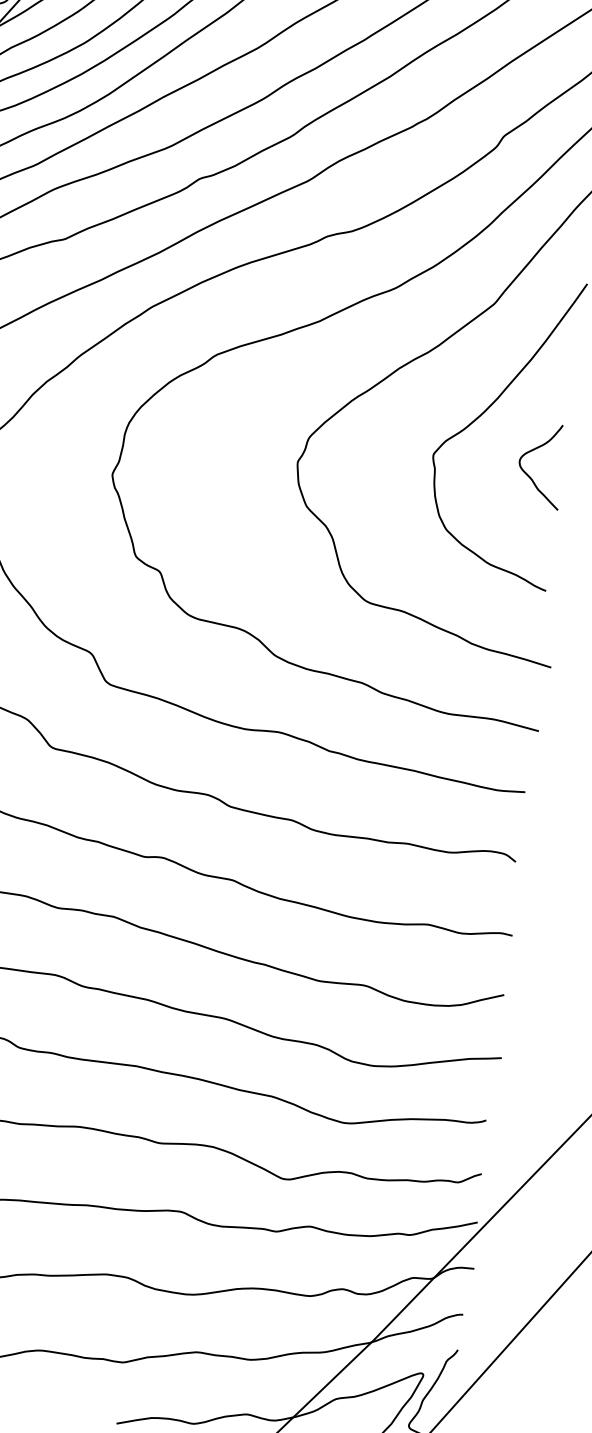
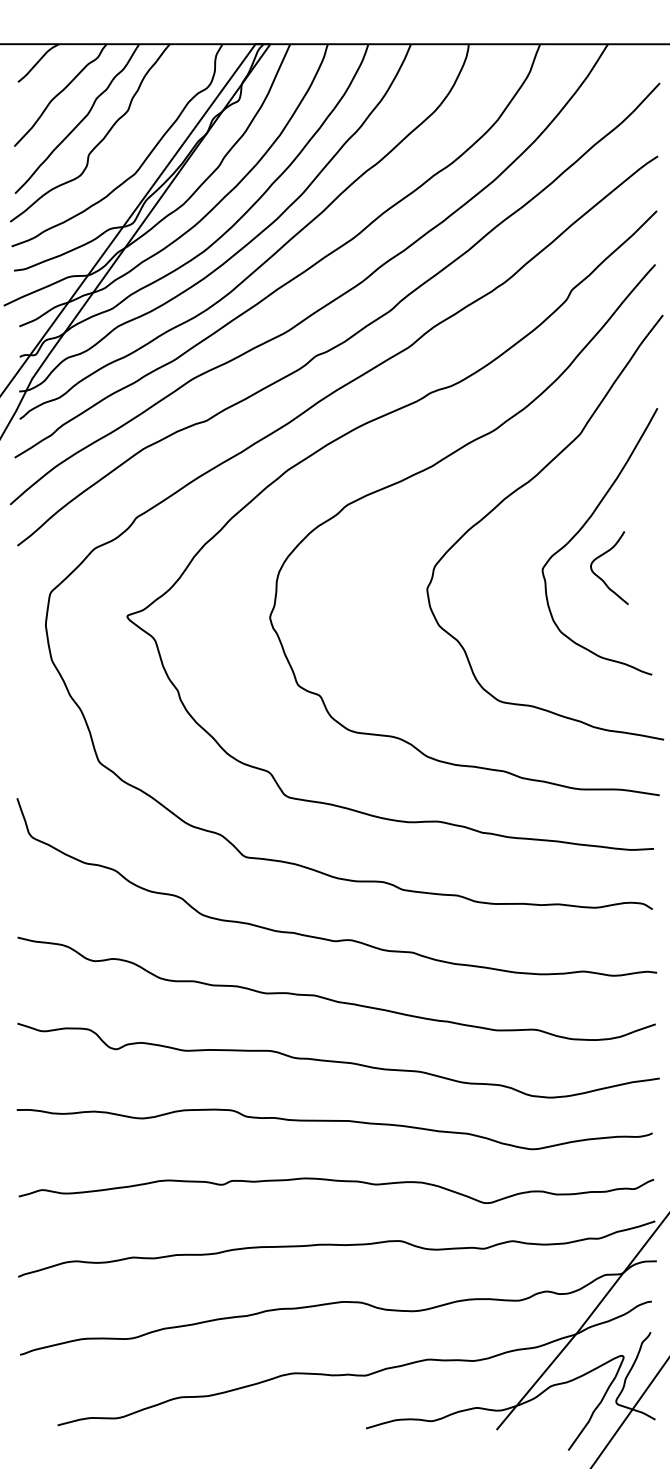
curve: (535, 450) -> (603, 555), moved

